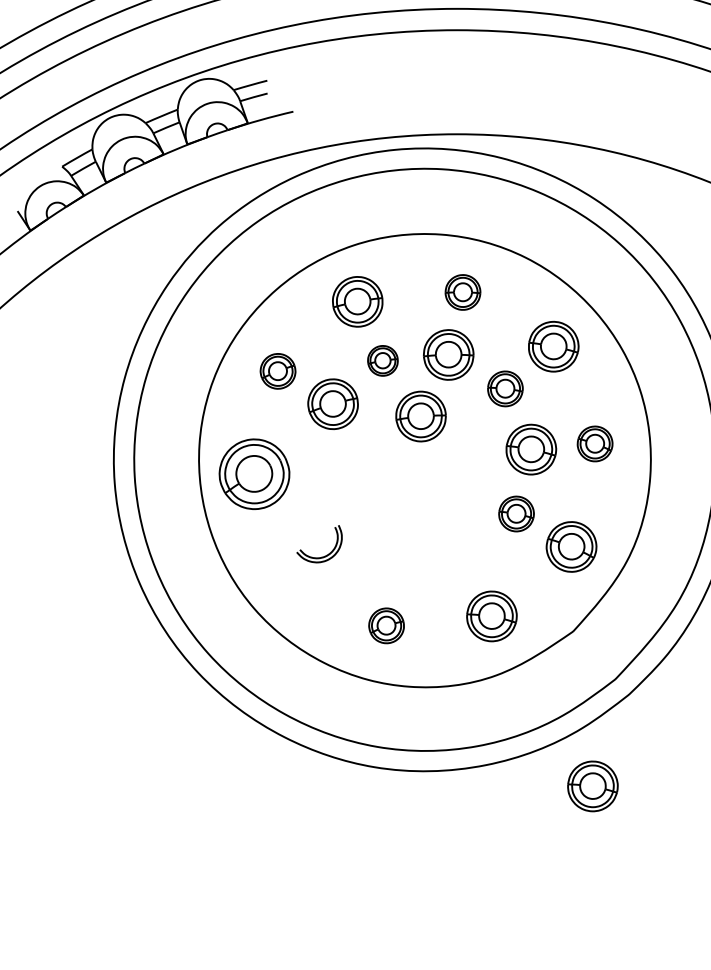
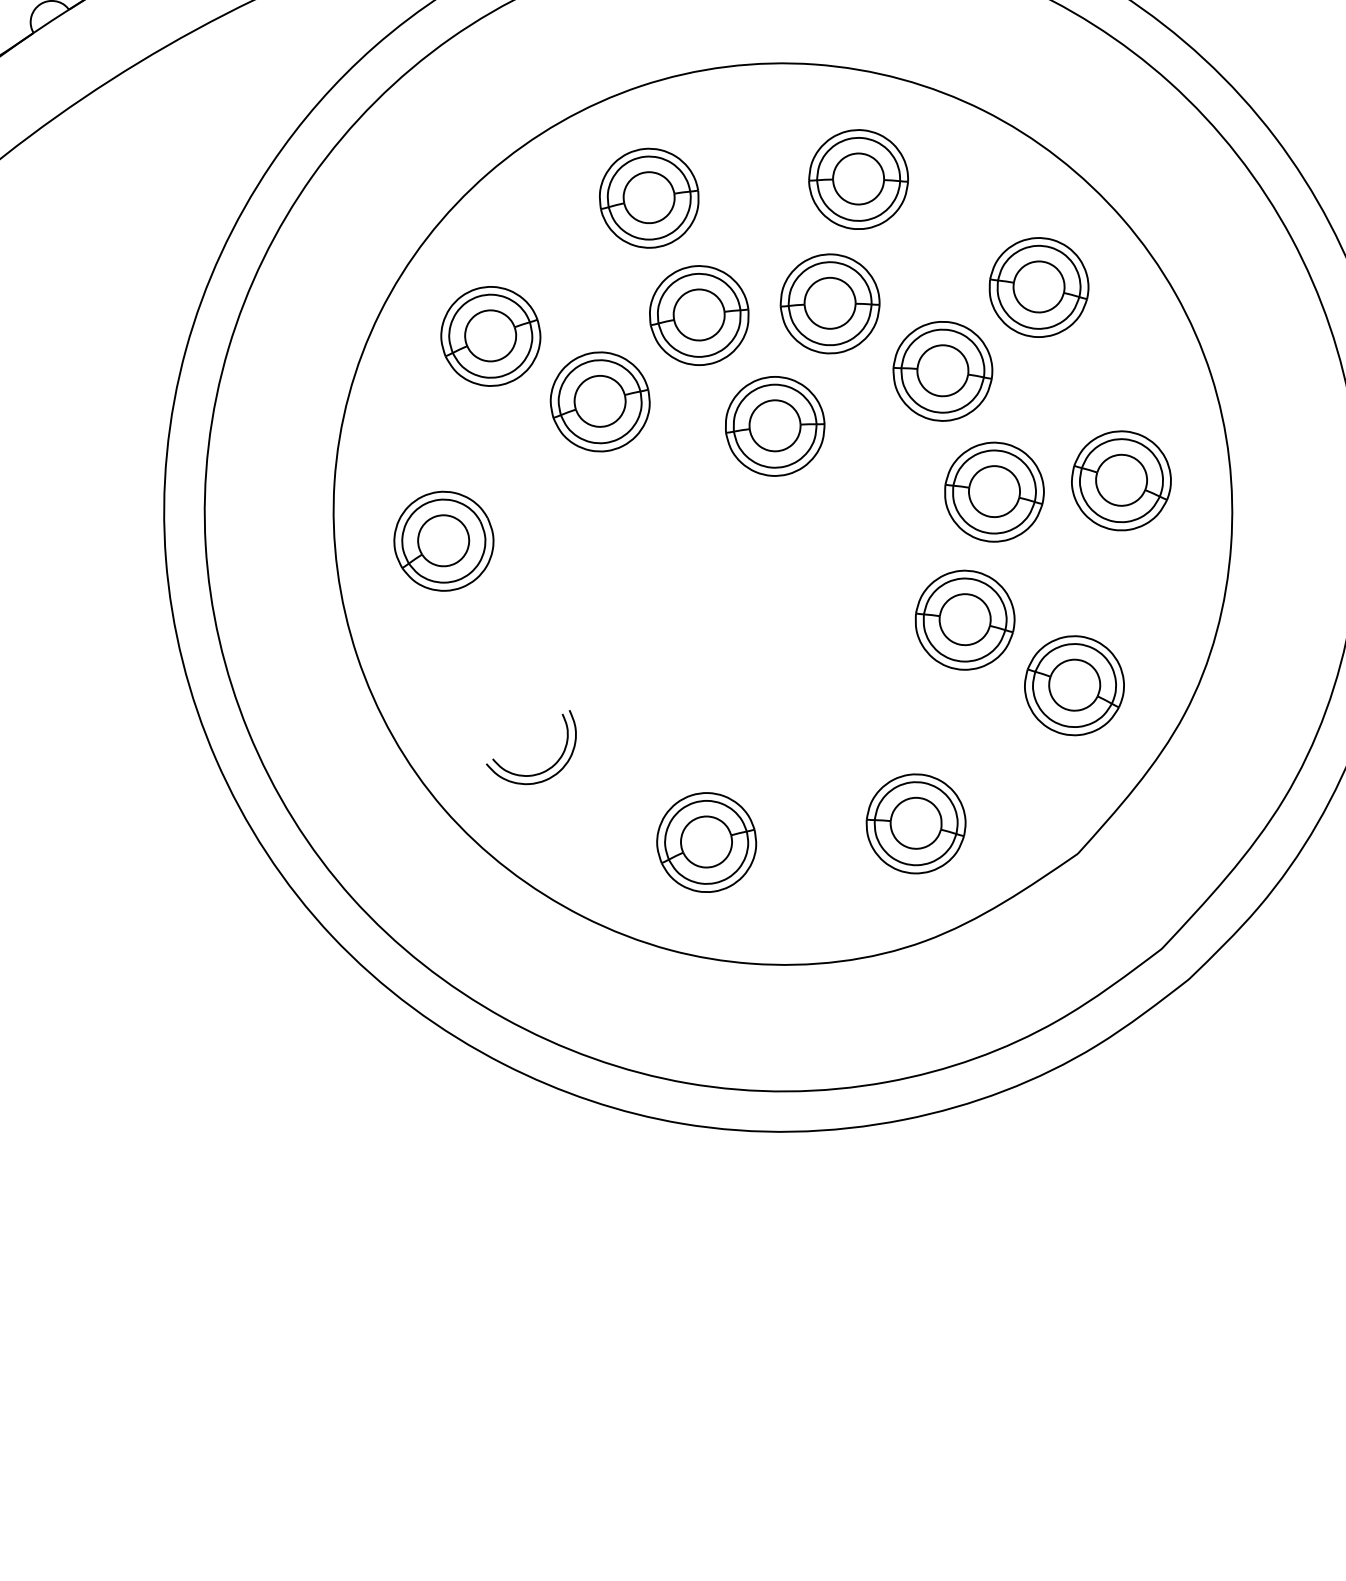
part: (462, 292) -> (857, 179), size x1.43
part: (382, 360) -> (698, 314), size x1.67
part: (277, 371) -> (489, 336), size x1.43
part: (505, 388) -> (943, 370), size x1.43
part: (594, 443) -> (1120, 479), size x1.43
part: (254, 474) -> (443, 541), size x0.71
part: (516, 513) -> (964, 619), size x1.43
part: (324, 555) -> (541, 770), moved
part: (386, 625) -> (706, 841), size x1.43
part: (592, 786) -> (1116, 1162), removed

